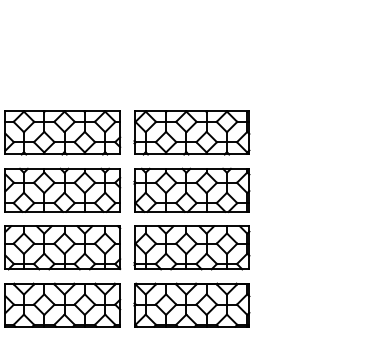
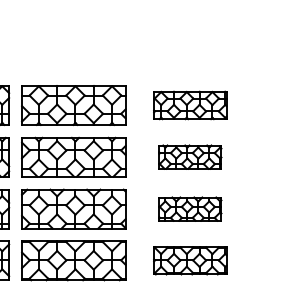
part: (191, 132) -> (189, 105), size x0.7
part: (191, 189) -> (189, 156), size x0.6
part: (191, 247) -> (189, 208), size x0.6
part: (191, 304) -> (189, 260), size x0.7

